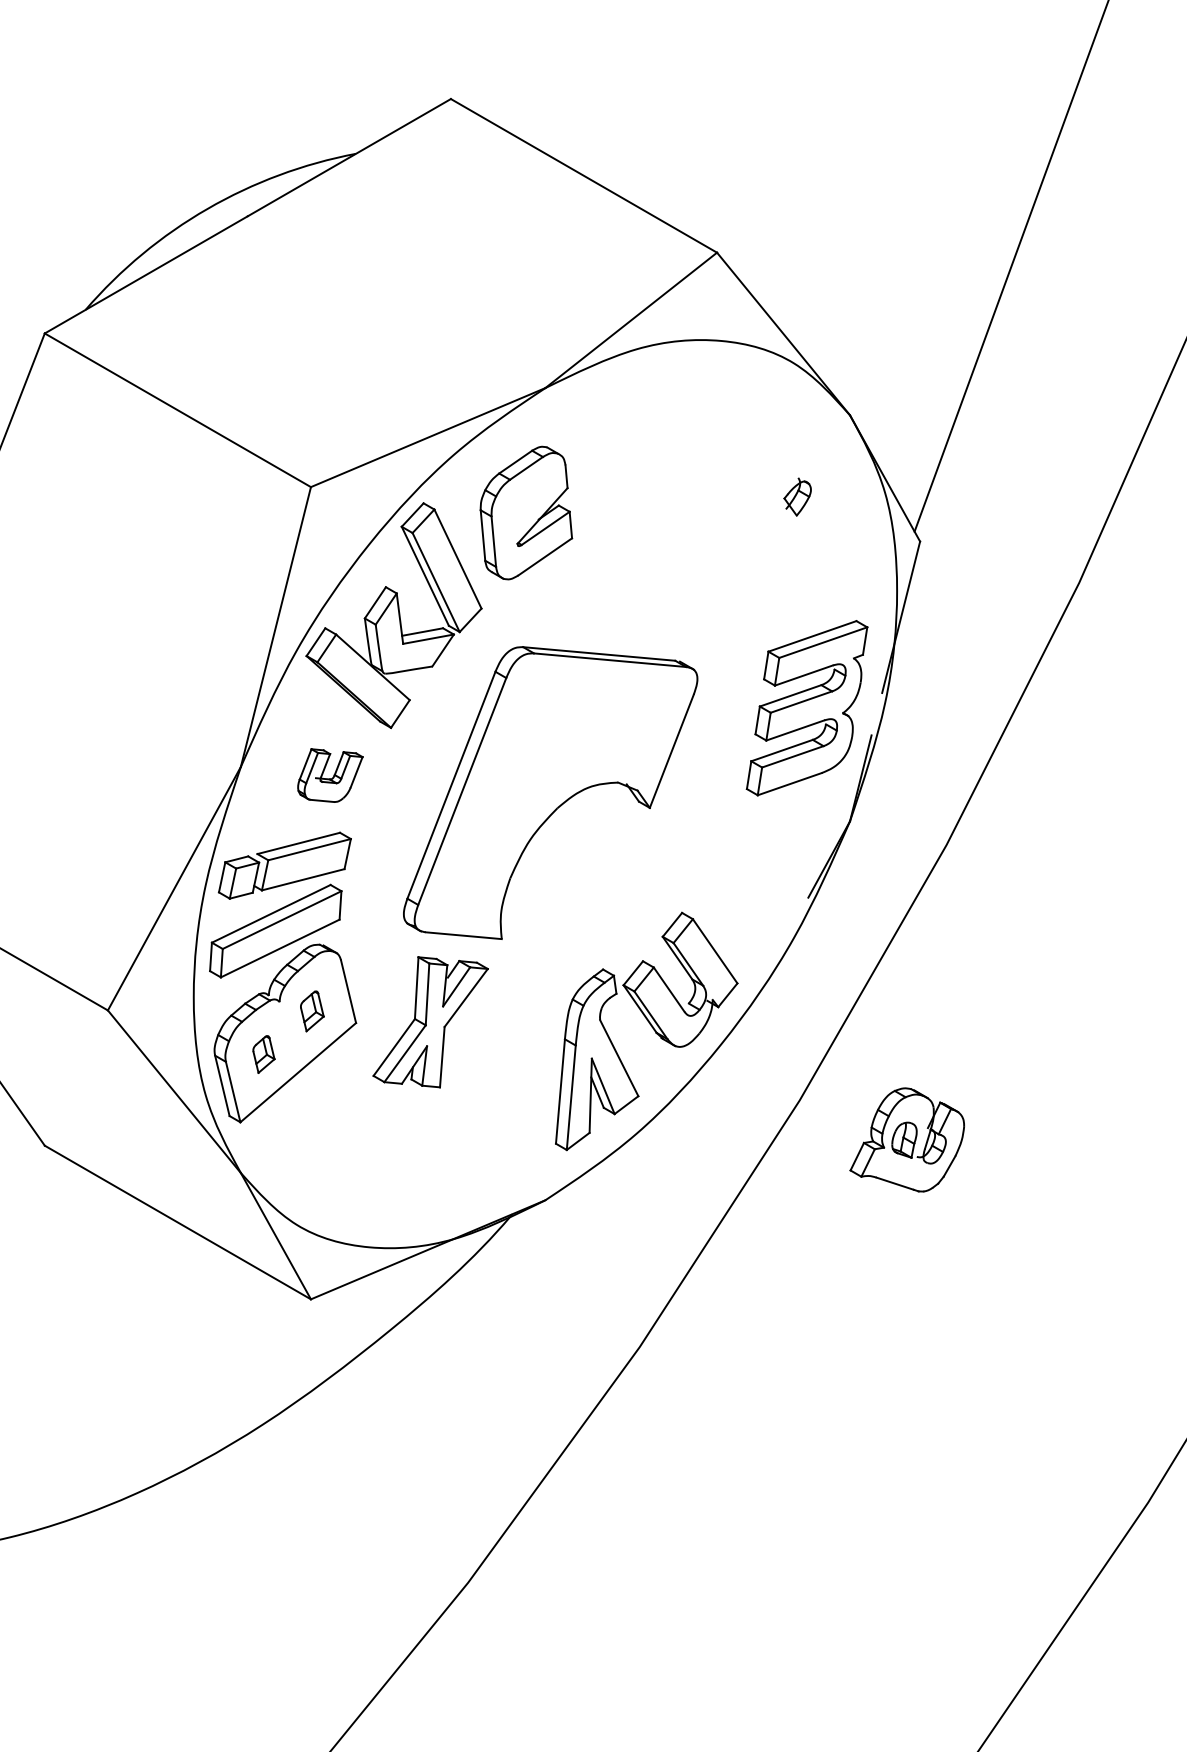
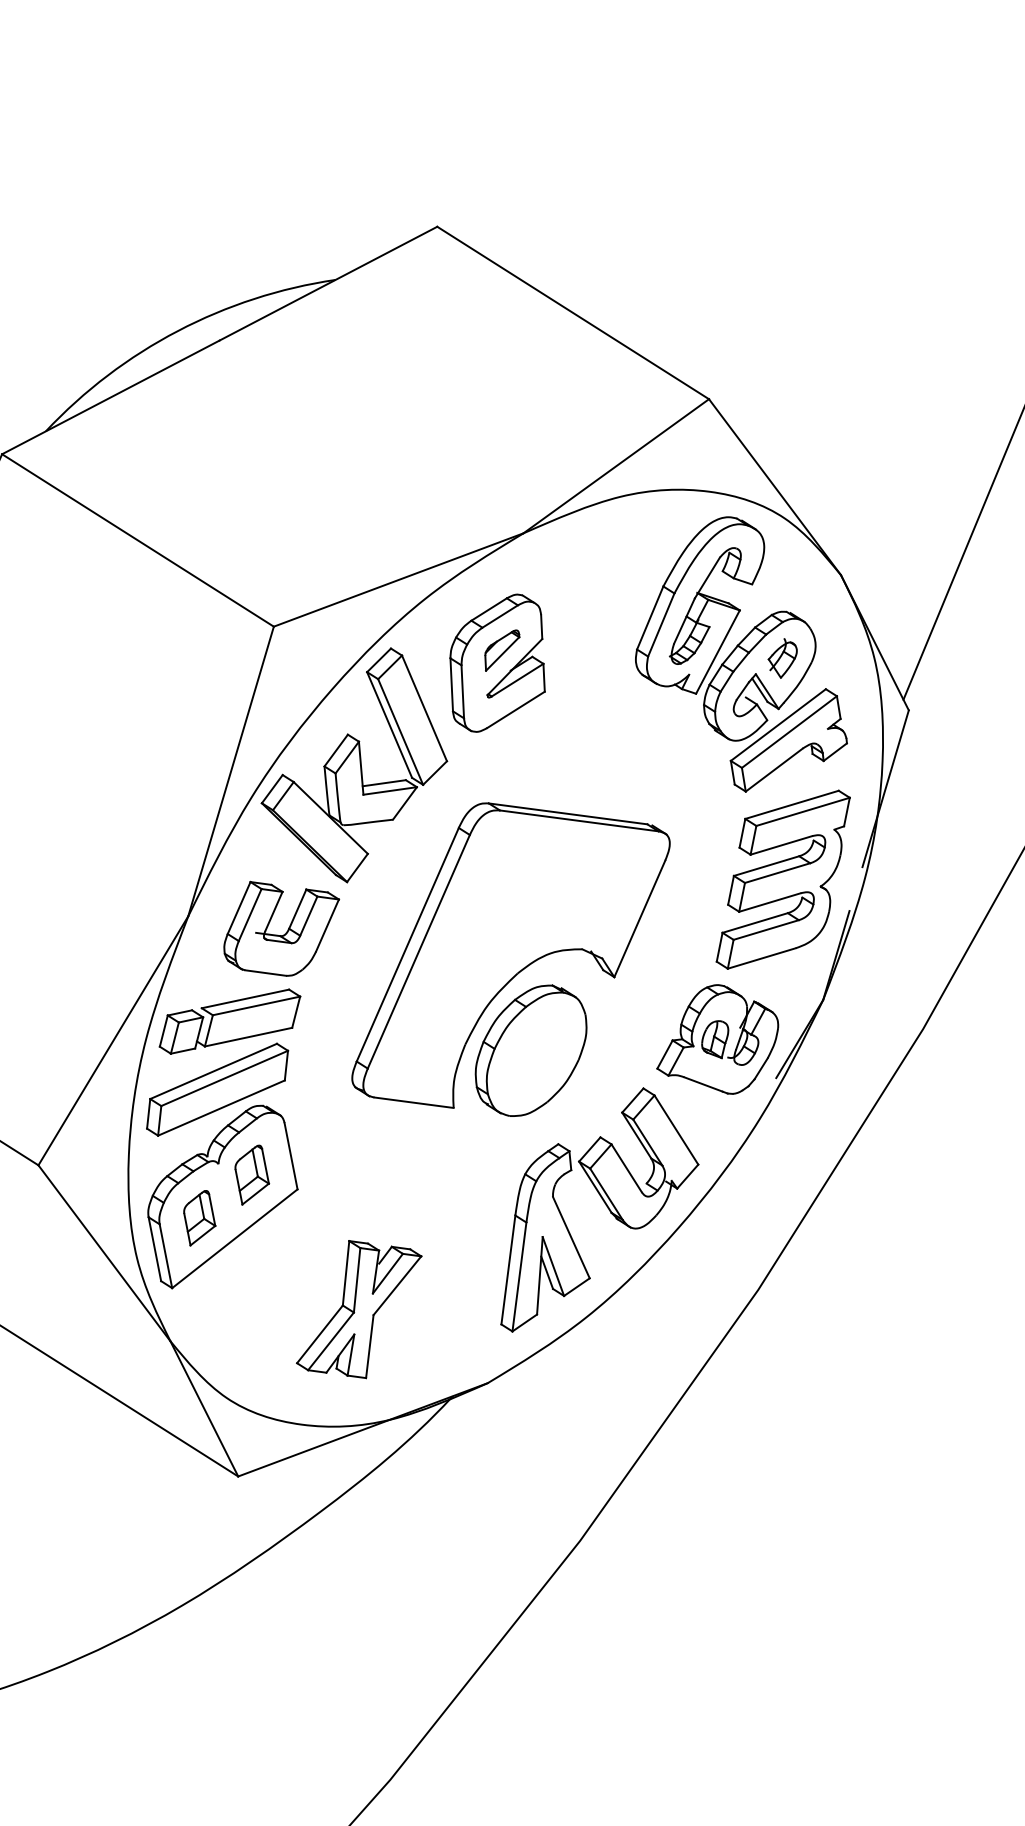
part: (759, 494) -> (742, 654), added
part: (529, 500) -> (501, 650), added
part: (330, 775) -> (281, 929), size x1.67
part: (573, 881) -> (531, 1050), added
part: (312, 1011) -> (252, 1175), size x1.43
part: (430, 1022) -> (358, 1309), moved
part: (263, 1054) -> (199, 1218), size x1.43
part: (906, 1139) -> (717, 1038), moved

